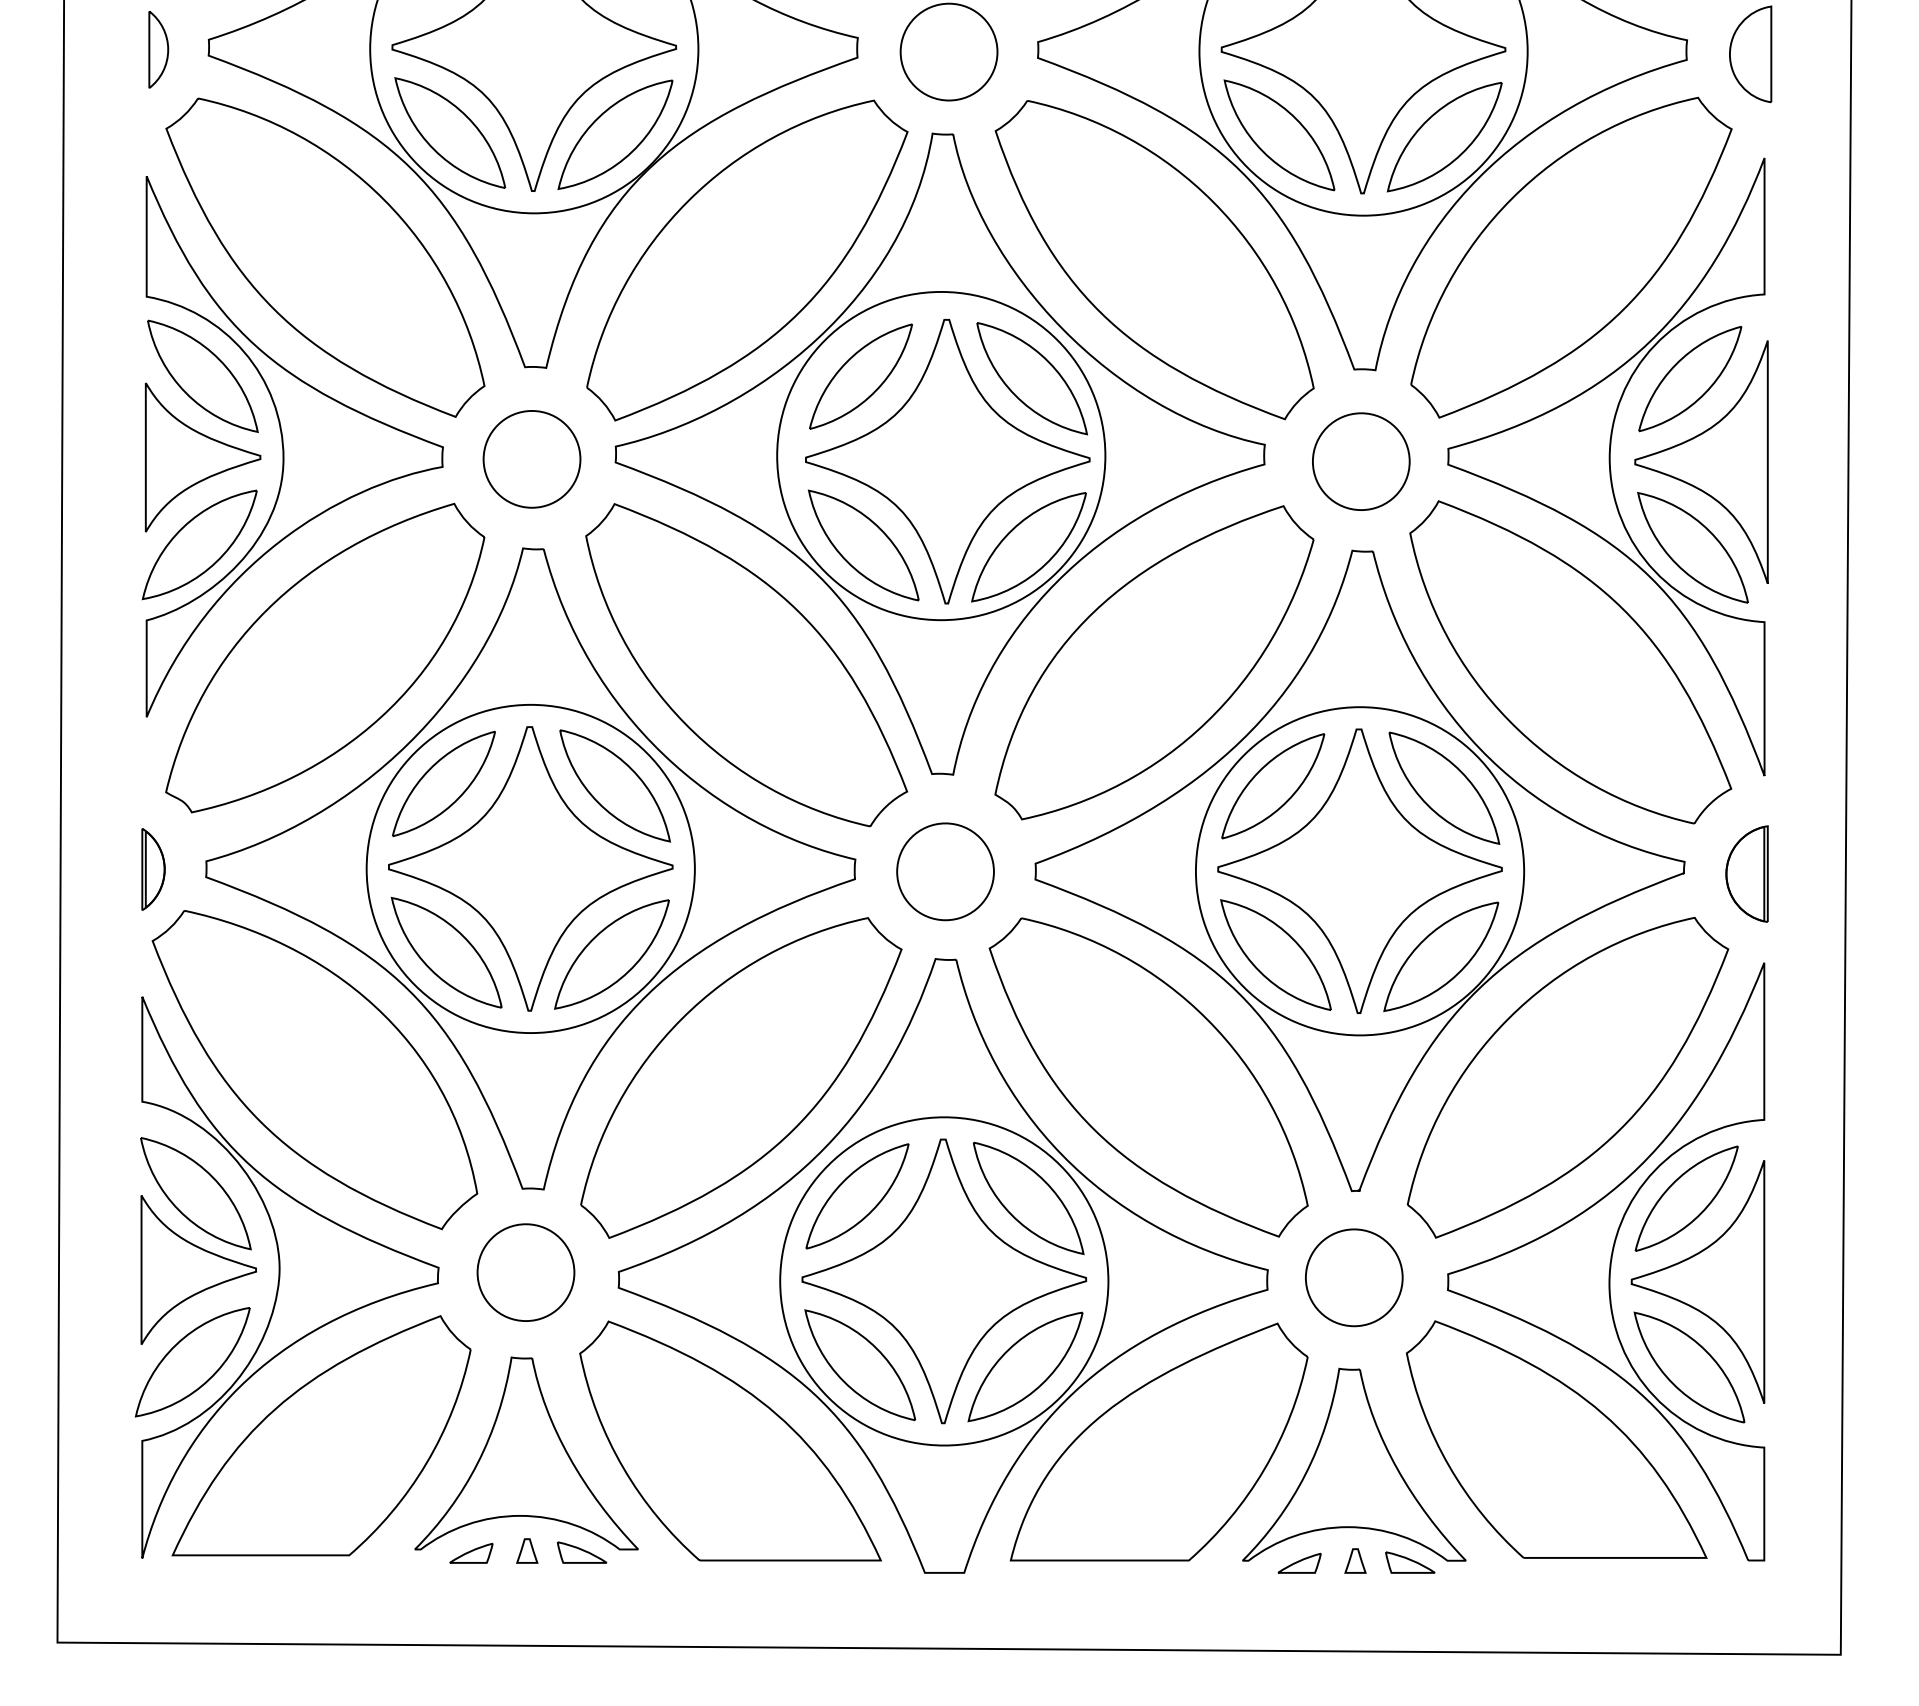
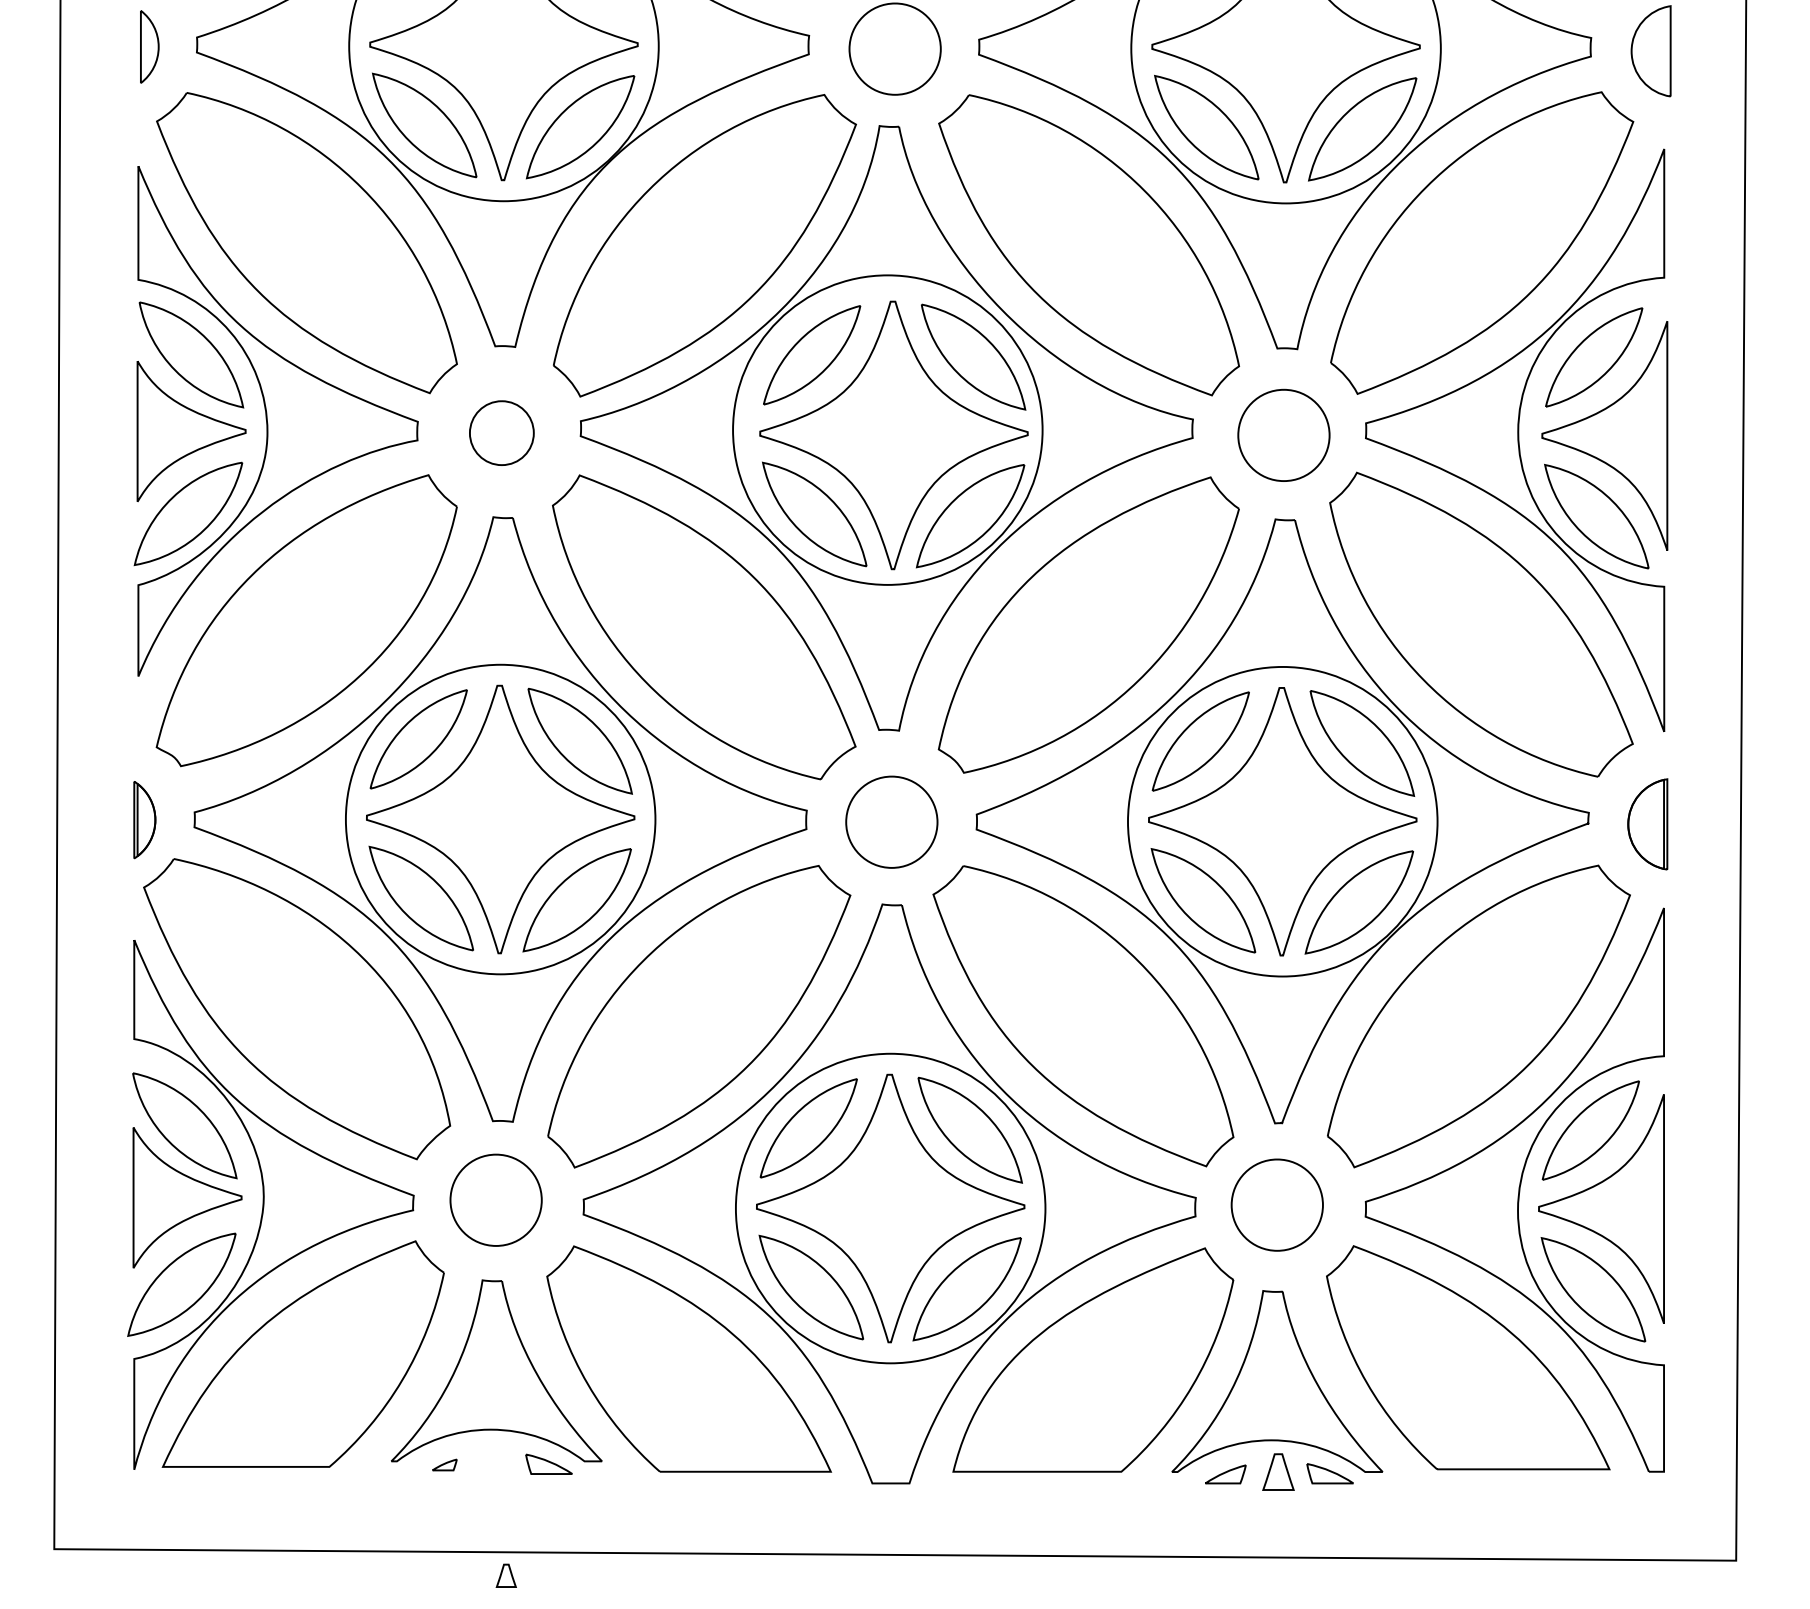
part: (531, 458) -> (501, 432), size x0.7
part: (526, 1550) -> (505, 1575), moved
part: (471, 1552) -> (444, 1464), size x0.6
part: (1355, 1561) -> (1278, 1472), size x1.6

